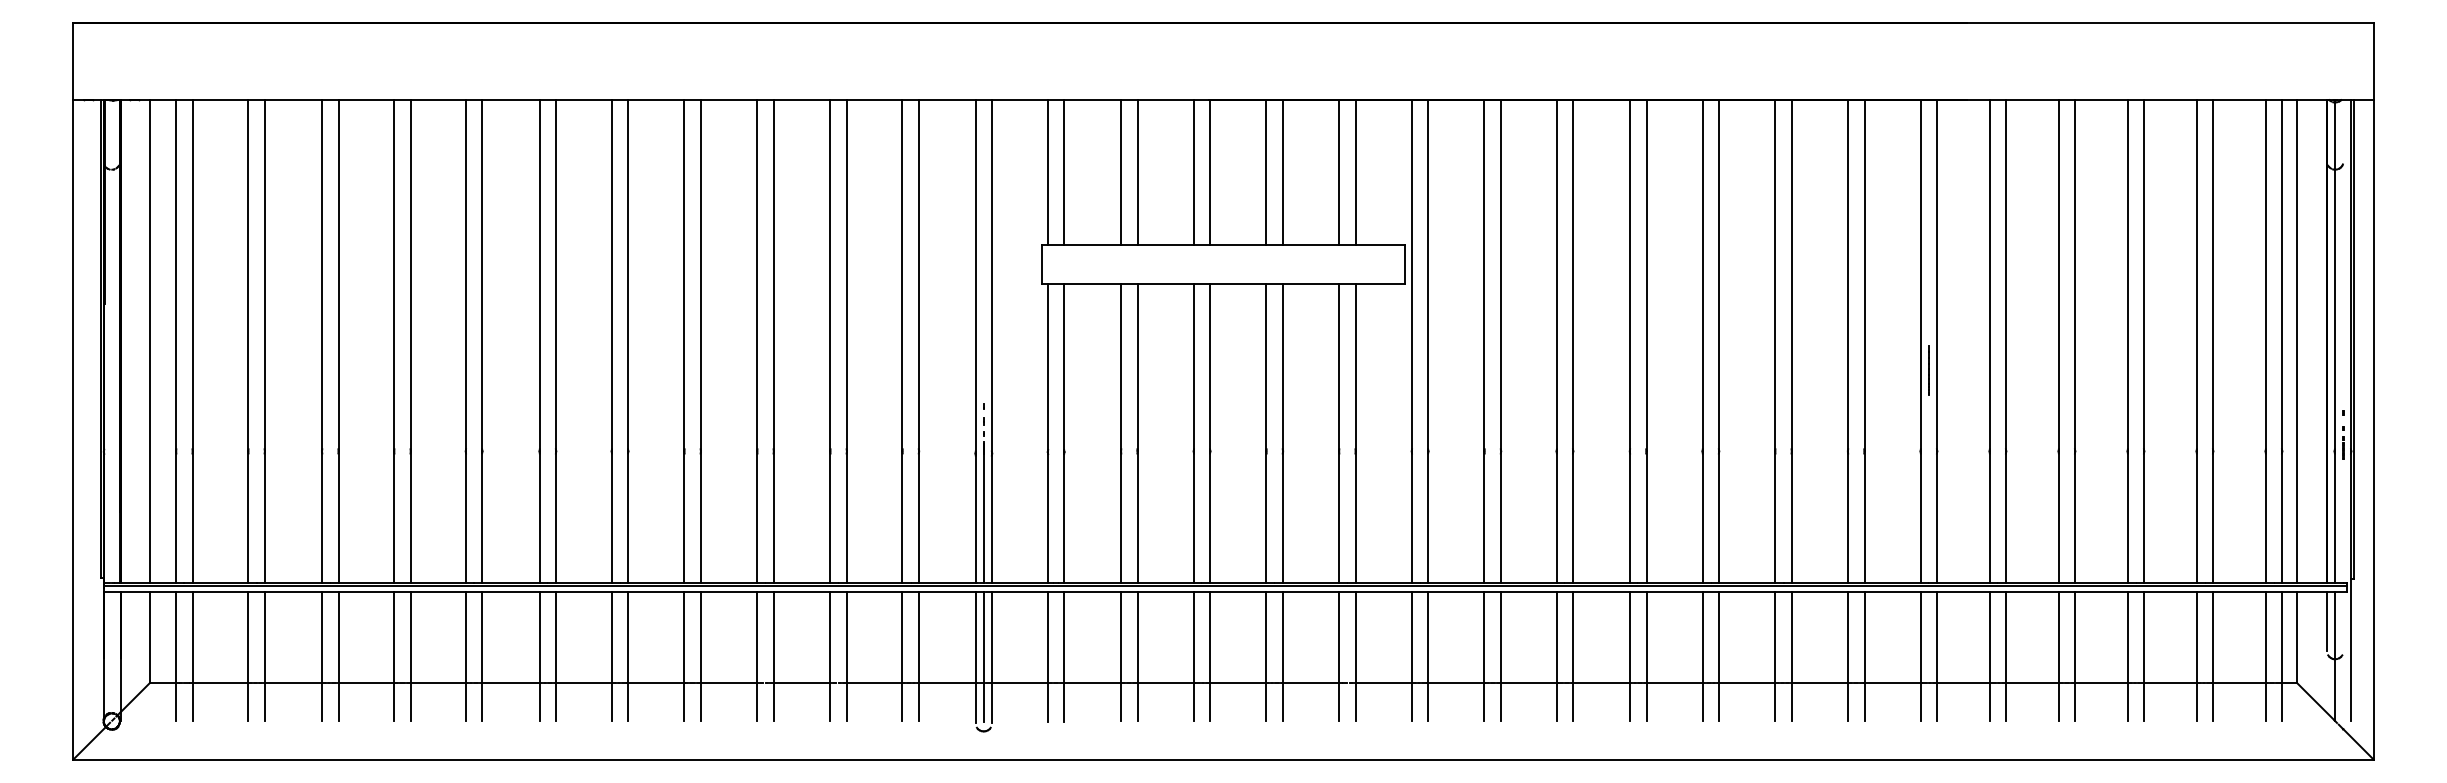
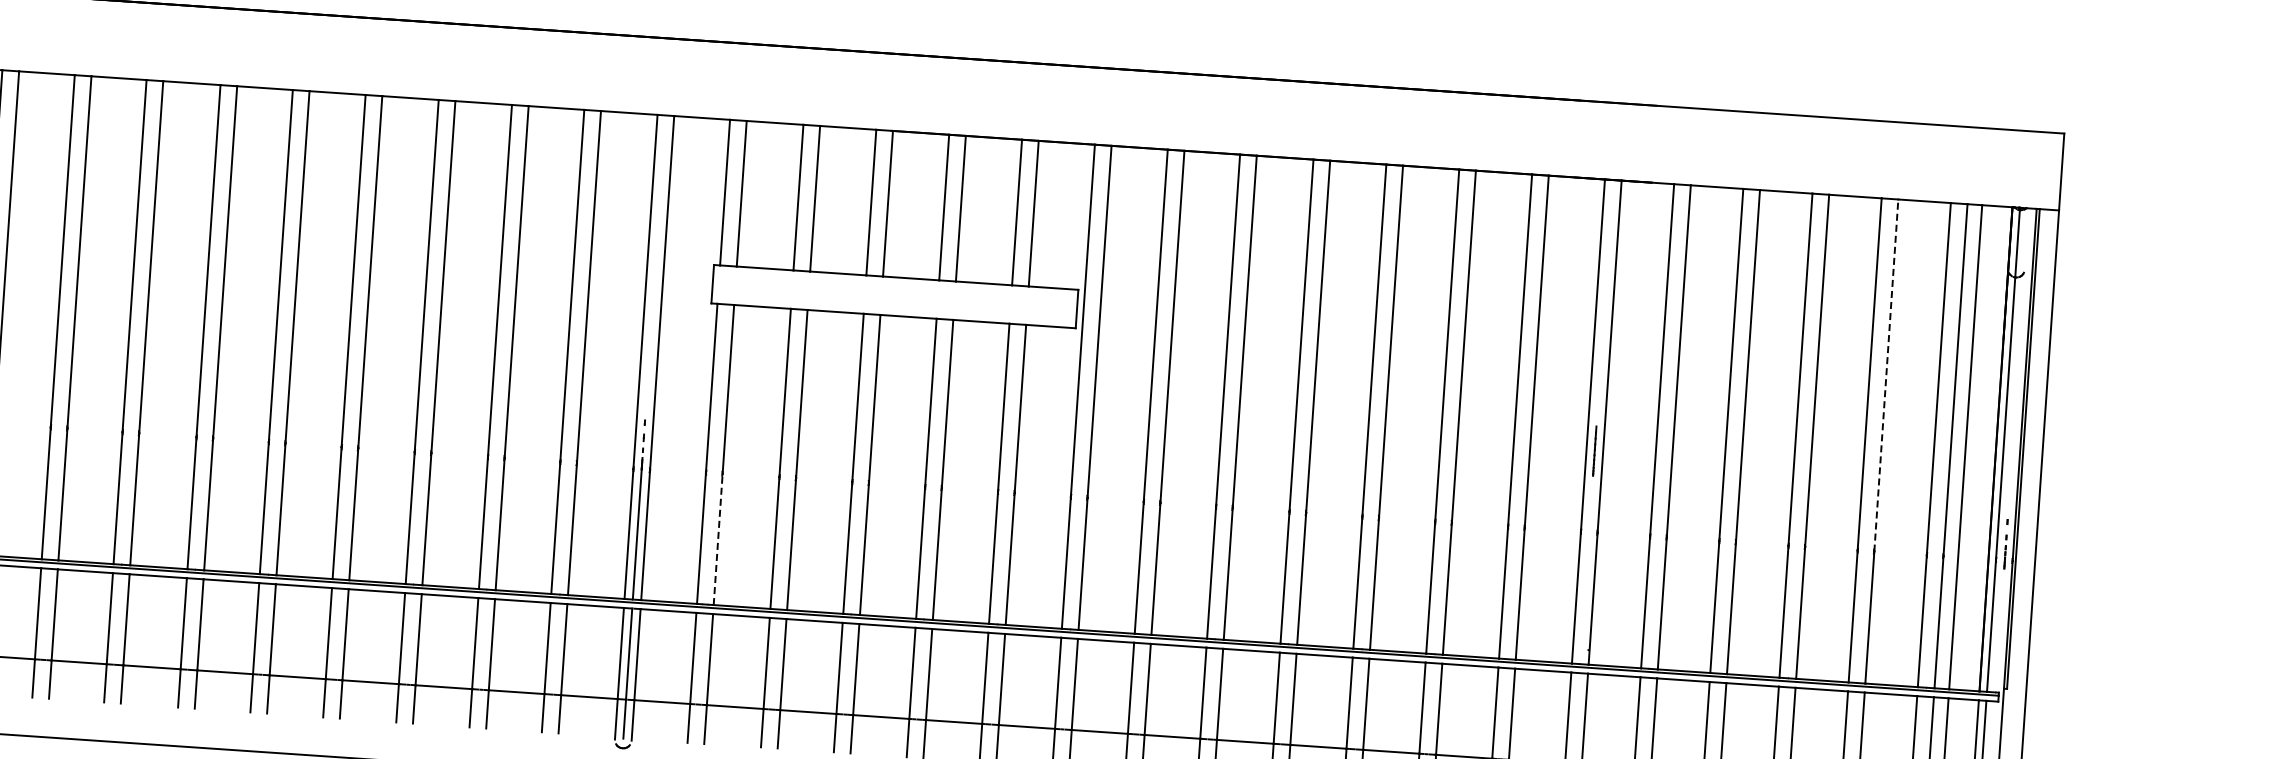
line: (2213, 275) -> (1886, 375), solid -> dashed
line: (1064, 517) -> (718, 539), solid -> dashed

